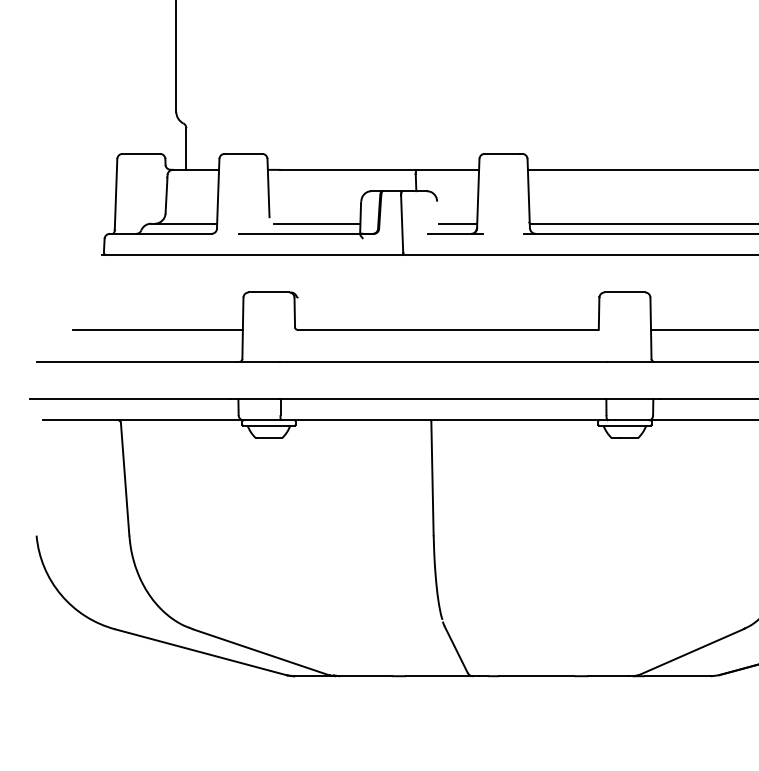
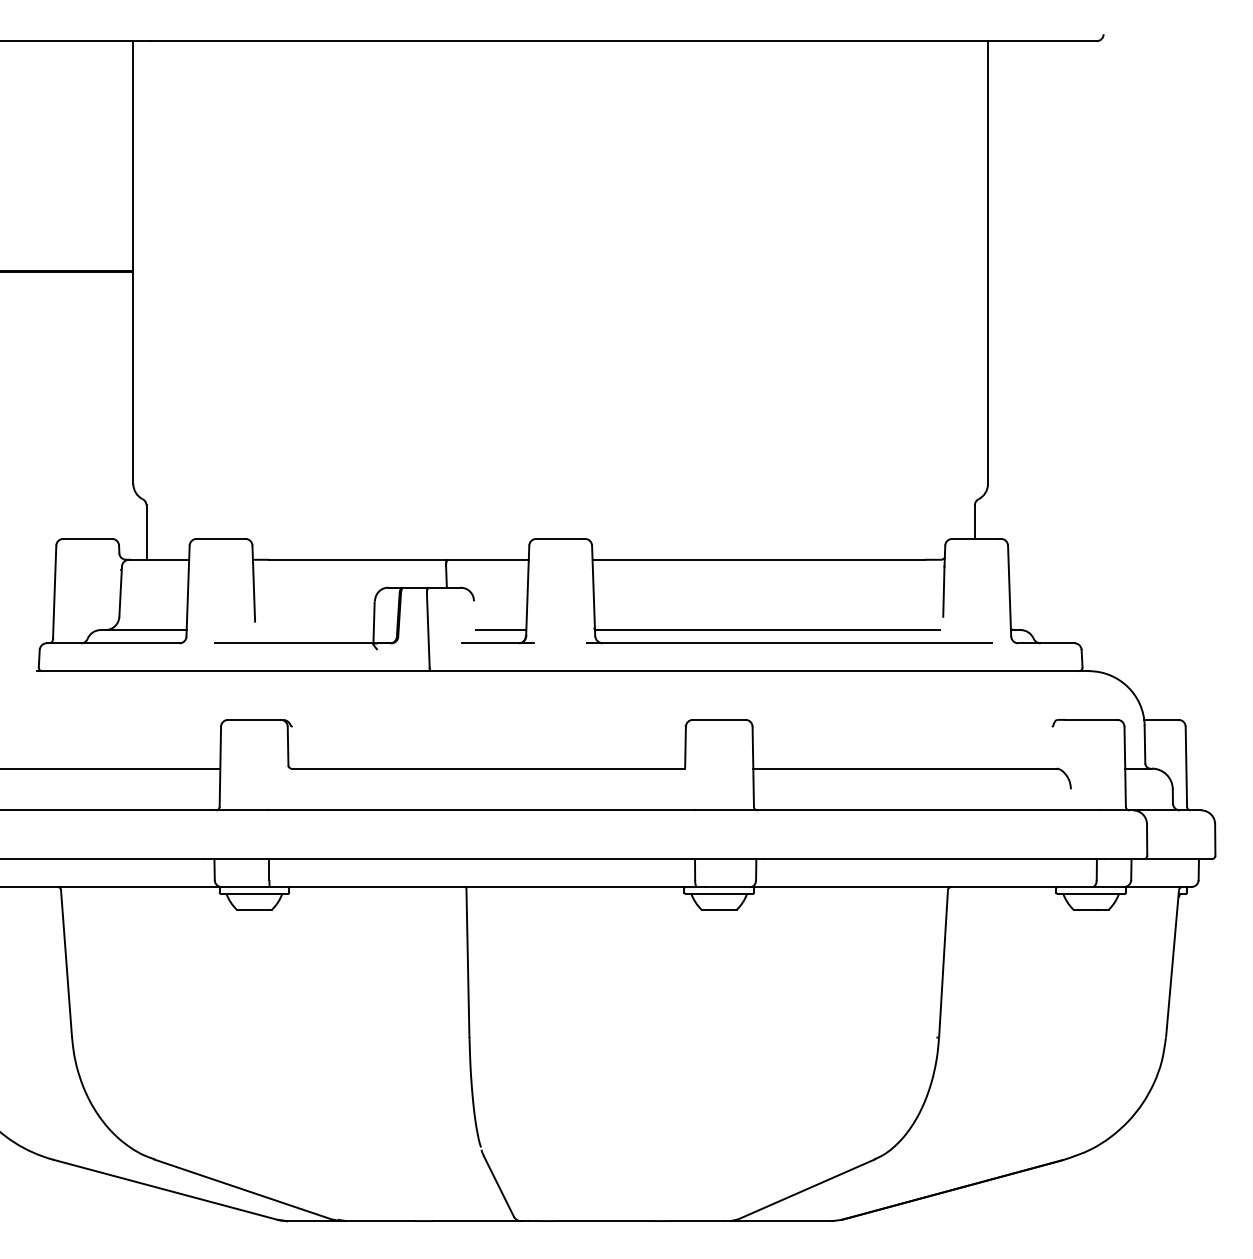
line: (317, 224) -> (317, 630), removed

